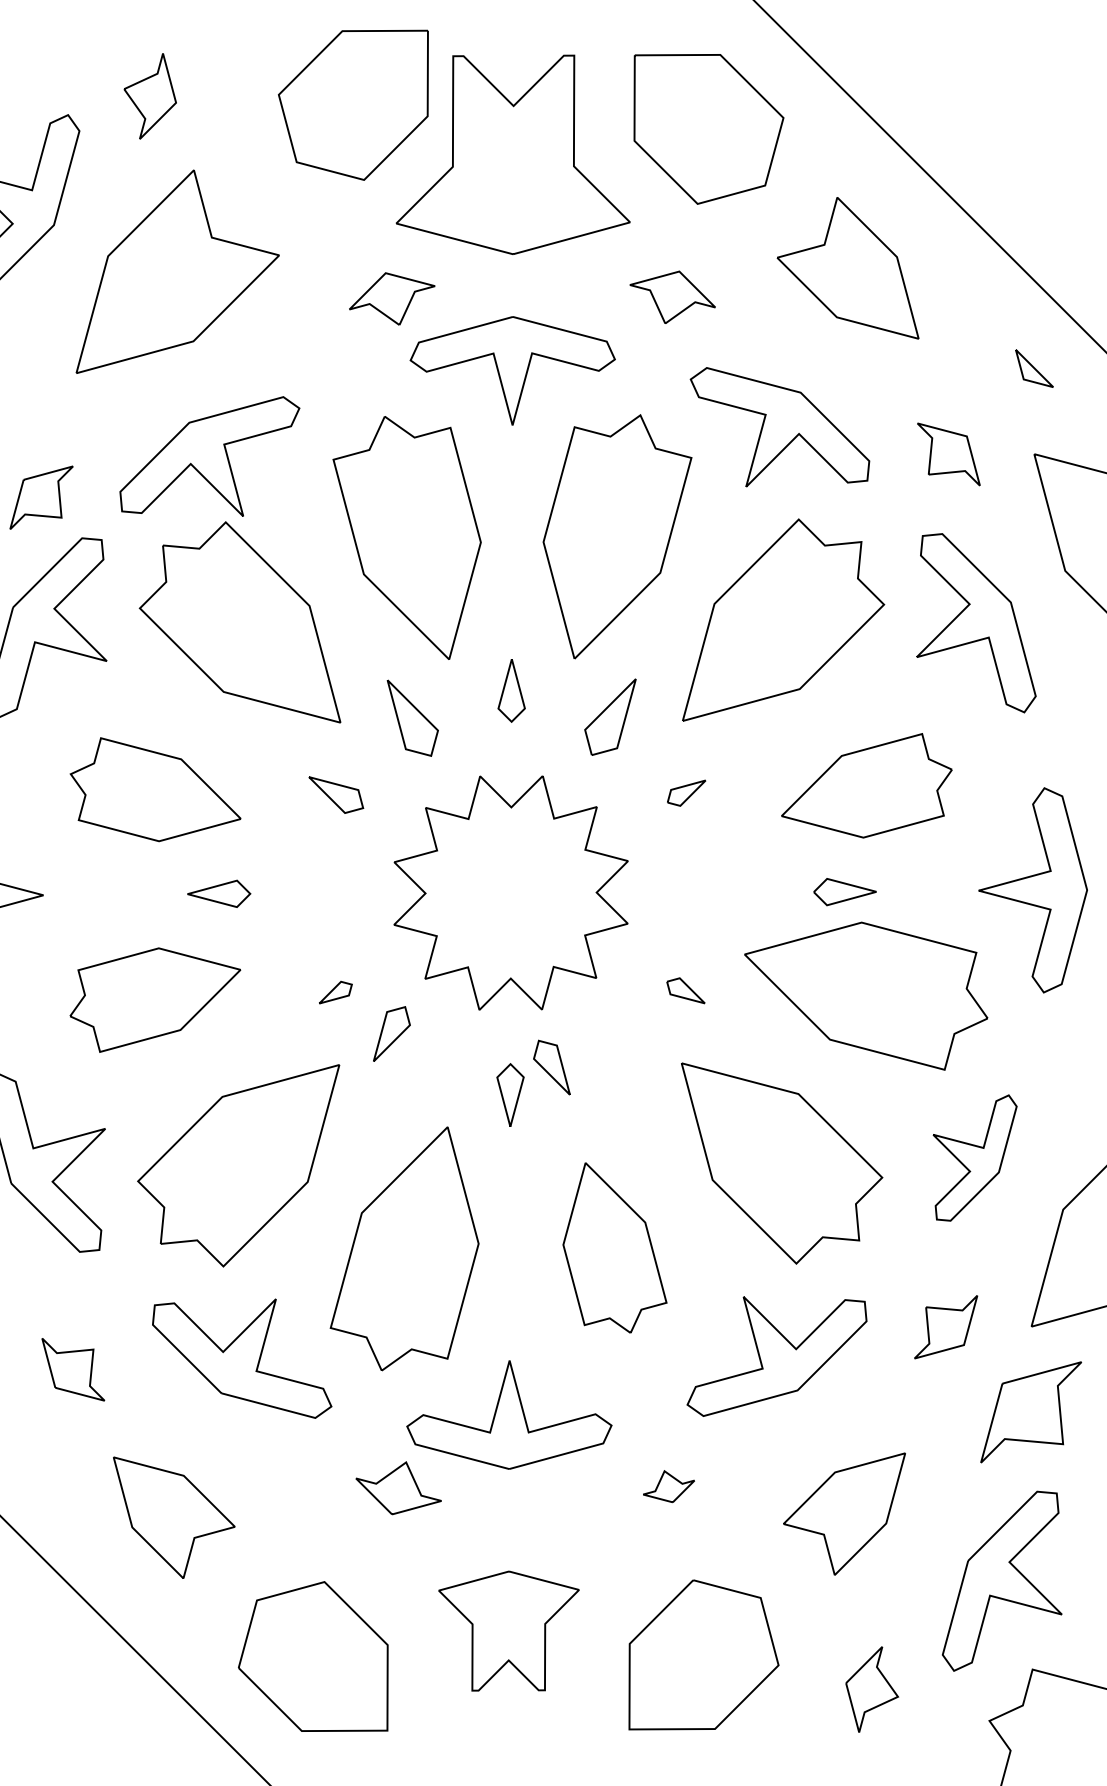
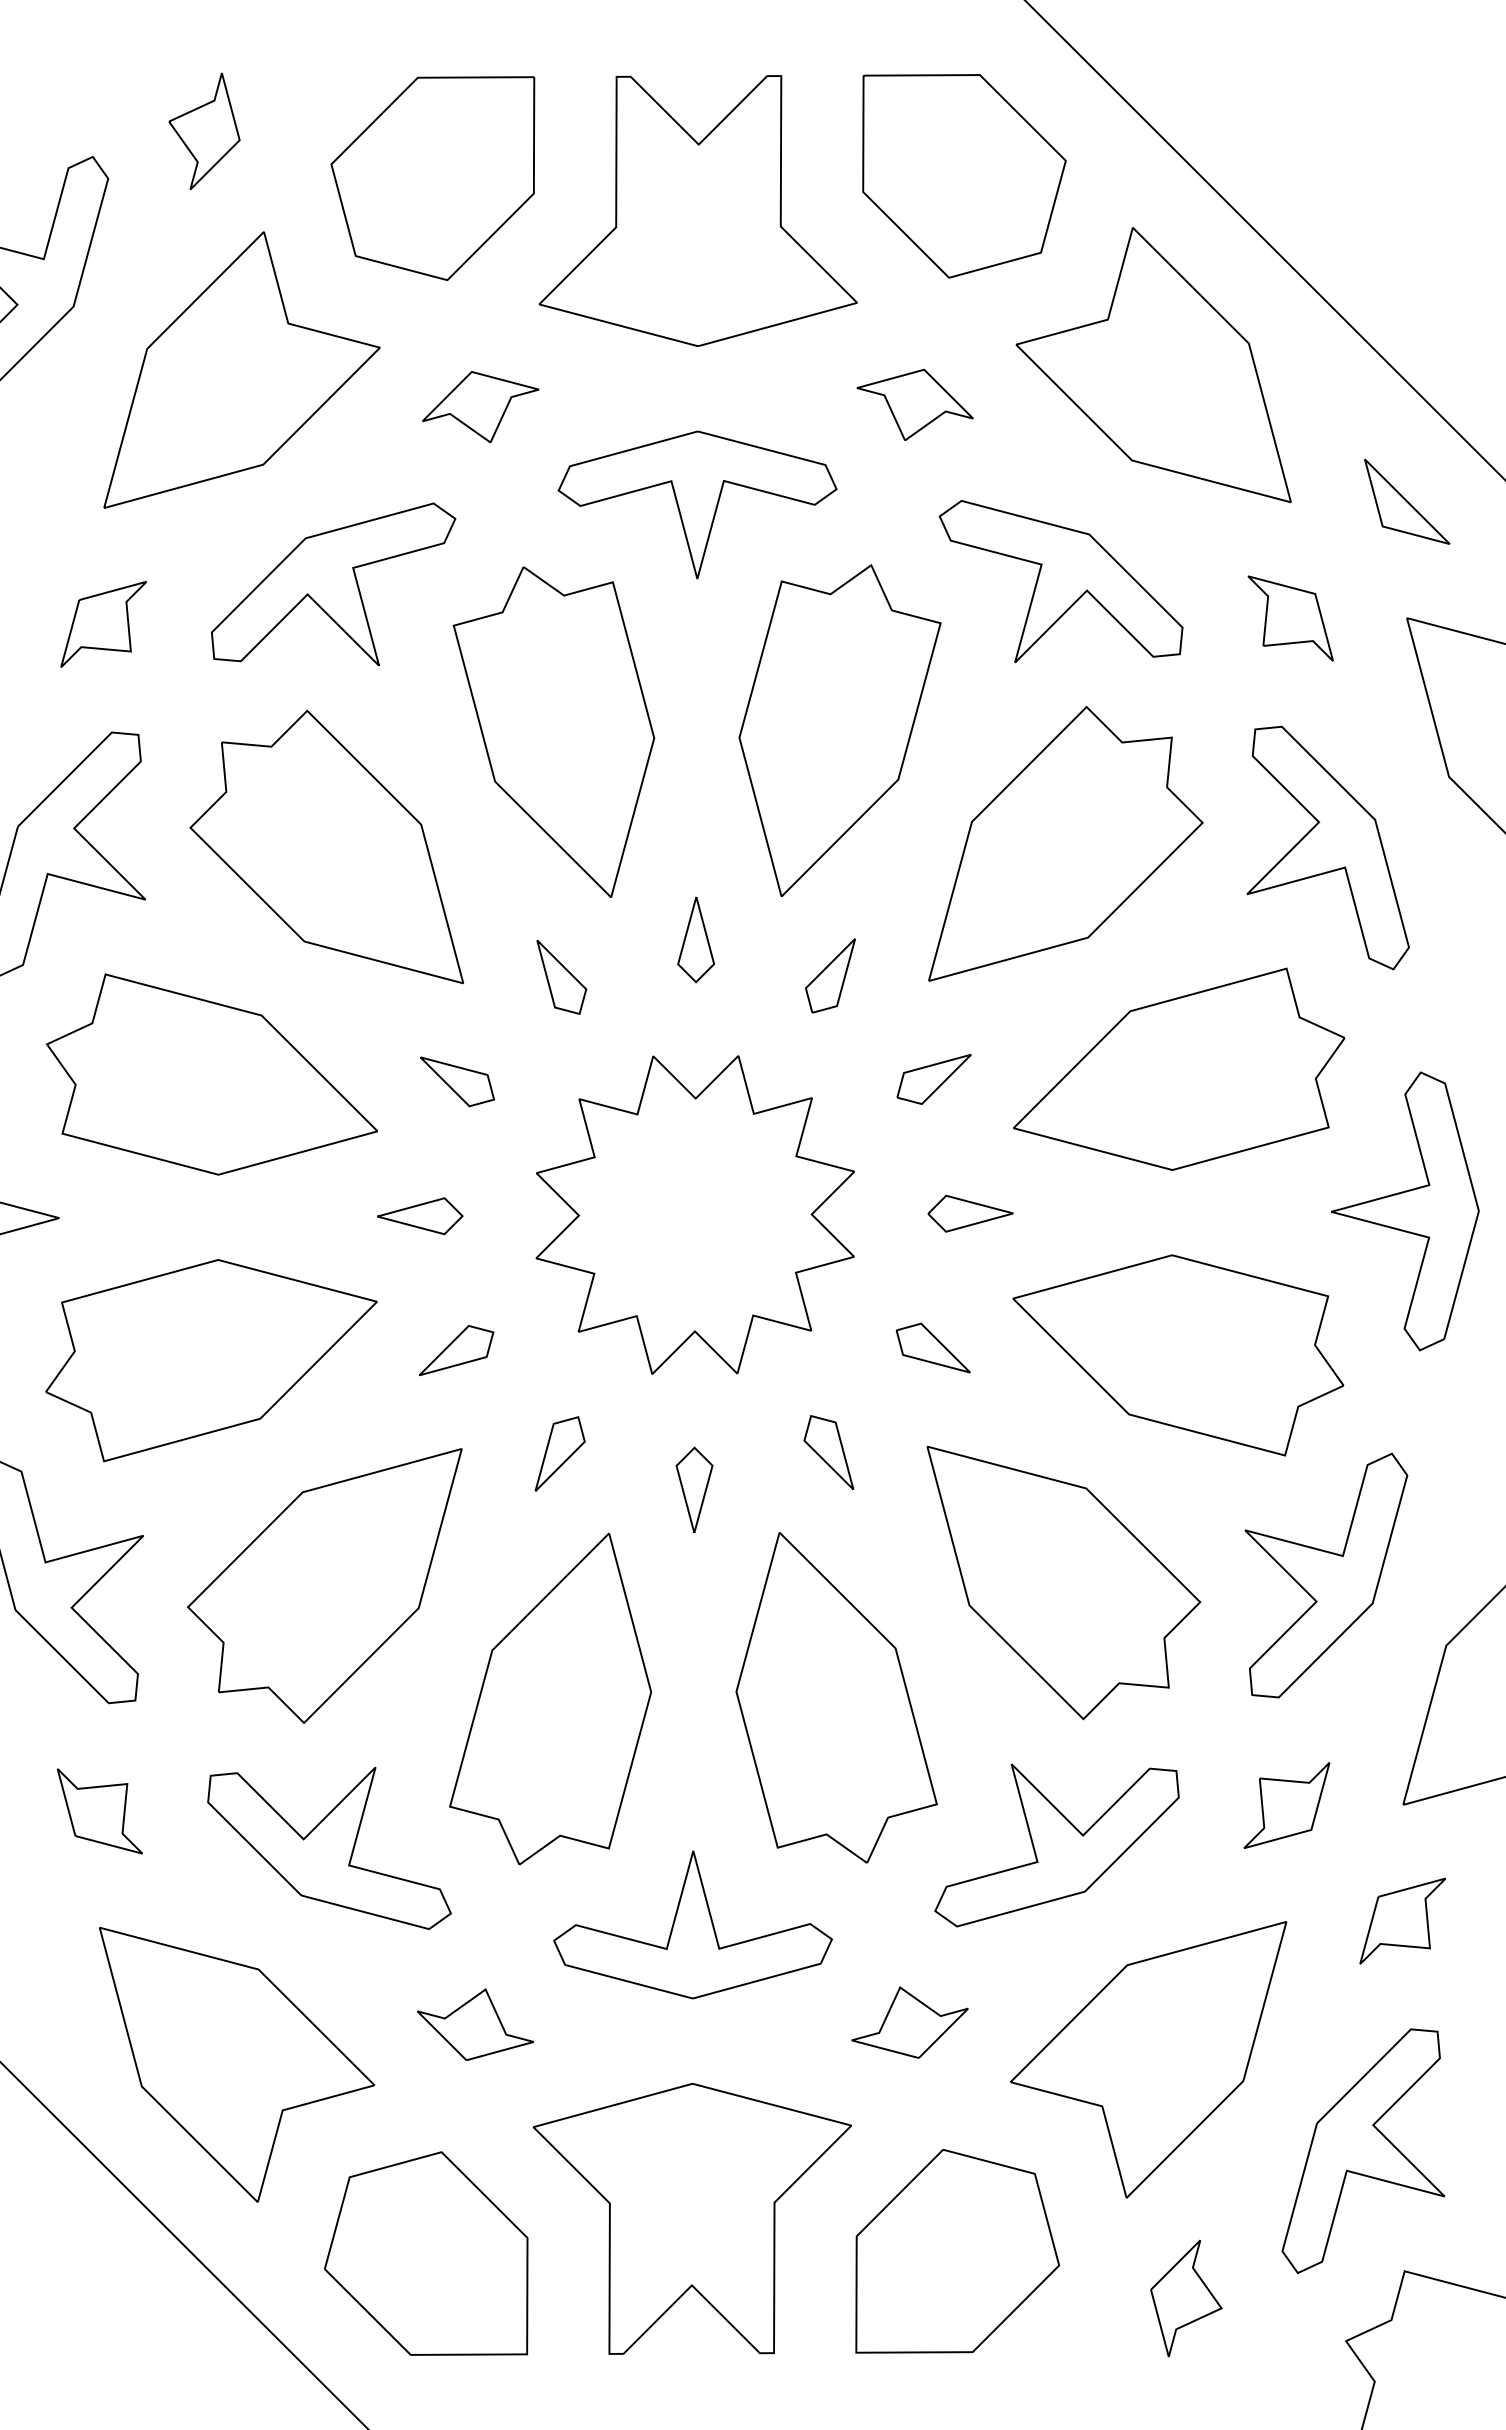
part: (353, 105) -> (432, 178), moved
part: (847, 268) -> (1153, 365), size x1.43
part: (392, 298) -> (480, 406), moved
part: (1034, 368) -> (1407, 501), size x1.67
part: (209, 456) -> (333, 584), moved
part: (41, 497) -> (103, 624), moved
part: (610, 716) -> (830, 975), size x0.71
part: (412, 718) -> (561, 977), size x0.71
part: (867, 785) -> (1179, 1068), size x1.43
part: (155, 789) -> (211, 1074), size x1.43
part: (686, 792) -> (933, 1078), size x1.43
part: (845, 891) -> (970, 1213), moved
part: (219, 894) -> (420, 1216), moved
part: (685, 990) -> (932, 1347), size x1.43
part: (335, 992) -> (456, 1350), size x1.67
part: (155, 999) -> (211, 1360), size x1.43
part: (391, 1033) -> (559, 1453), moved
part: (551, 1067) -> (828, 1452), moved
part: (975, 1158) -> (1326, 1575), size x1.43
part: (614, 1247) -> (836, 1697), size x1.43
part: (73, 1369) -> (99, 1811), moved
part: (1031, 1411) -> (1402, 1920), size x0.62
part: (668, 1486) -> (909, 2022), size x1.67
part: (398, 1488) -> (475, 2024), moved
part: (844, 1513) -> (1148, 2059), size x1.67
part: (174, 1517) -> (237, 2064), size x1.67
part: (509, 1630) -> (692, 2218), size x1.67

